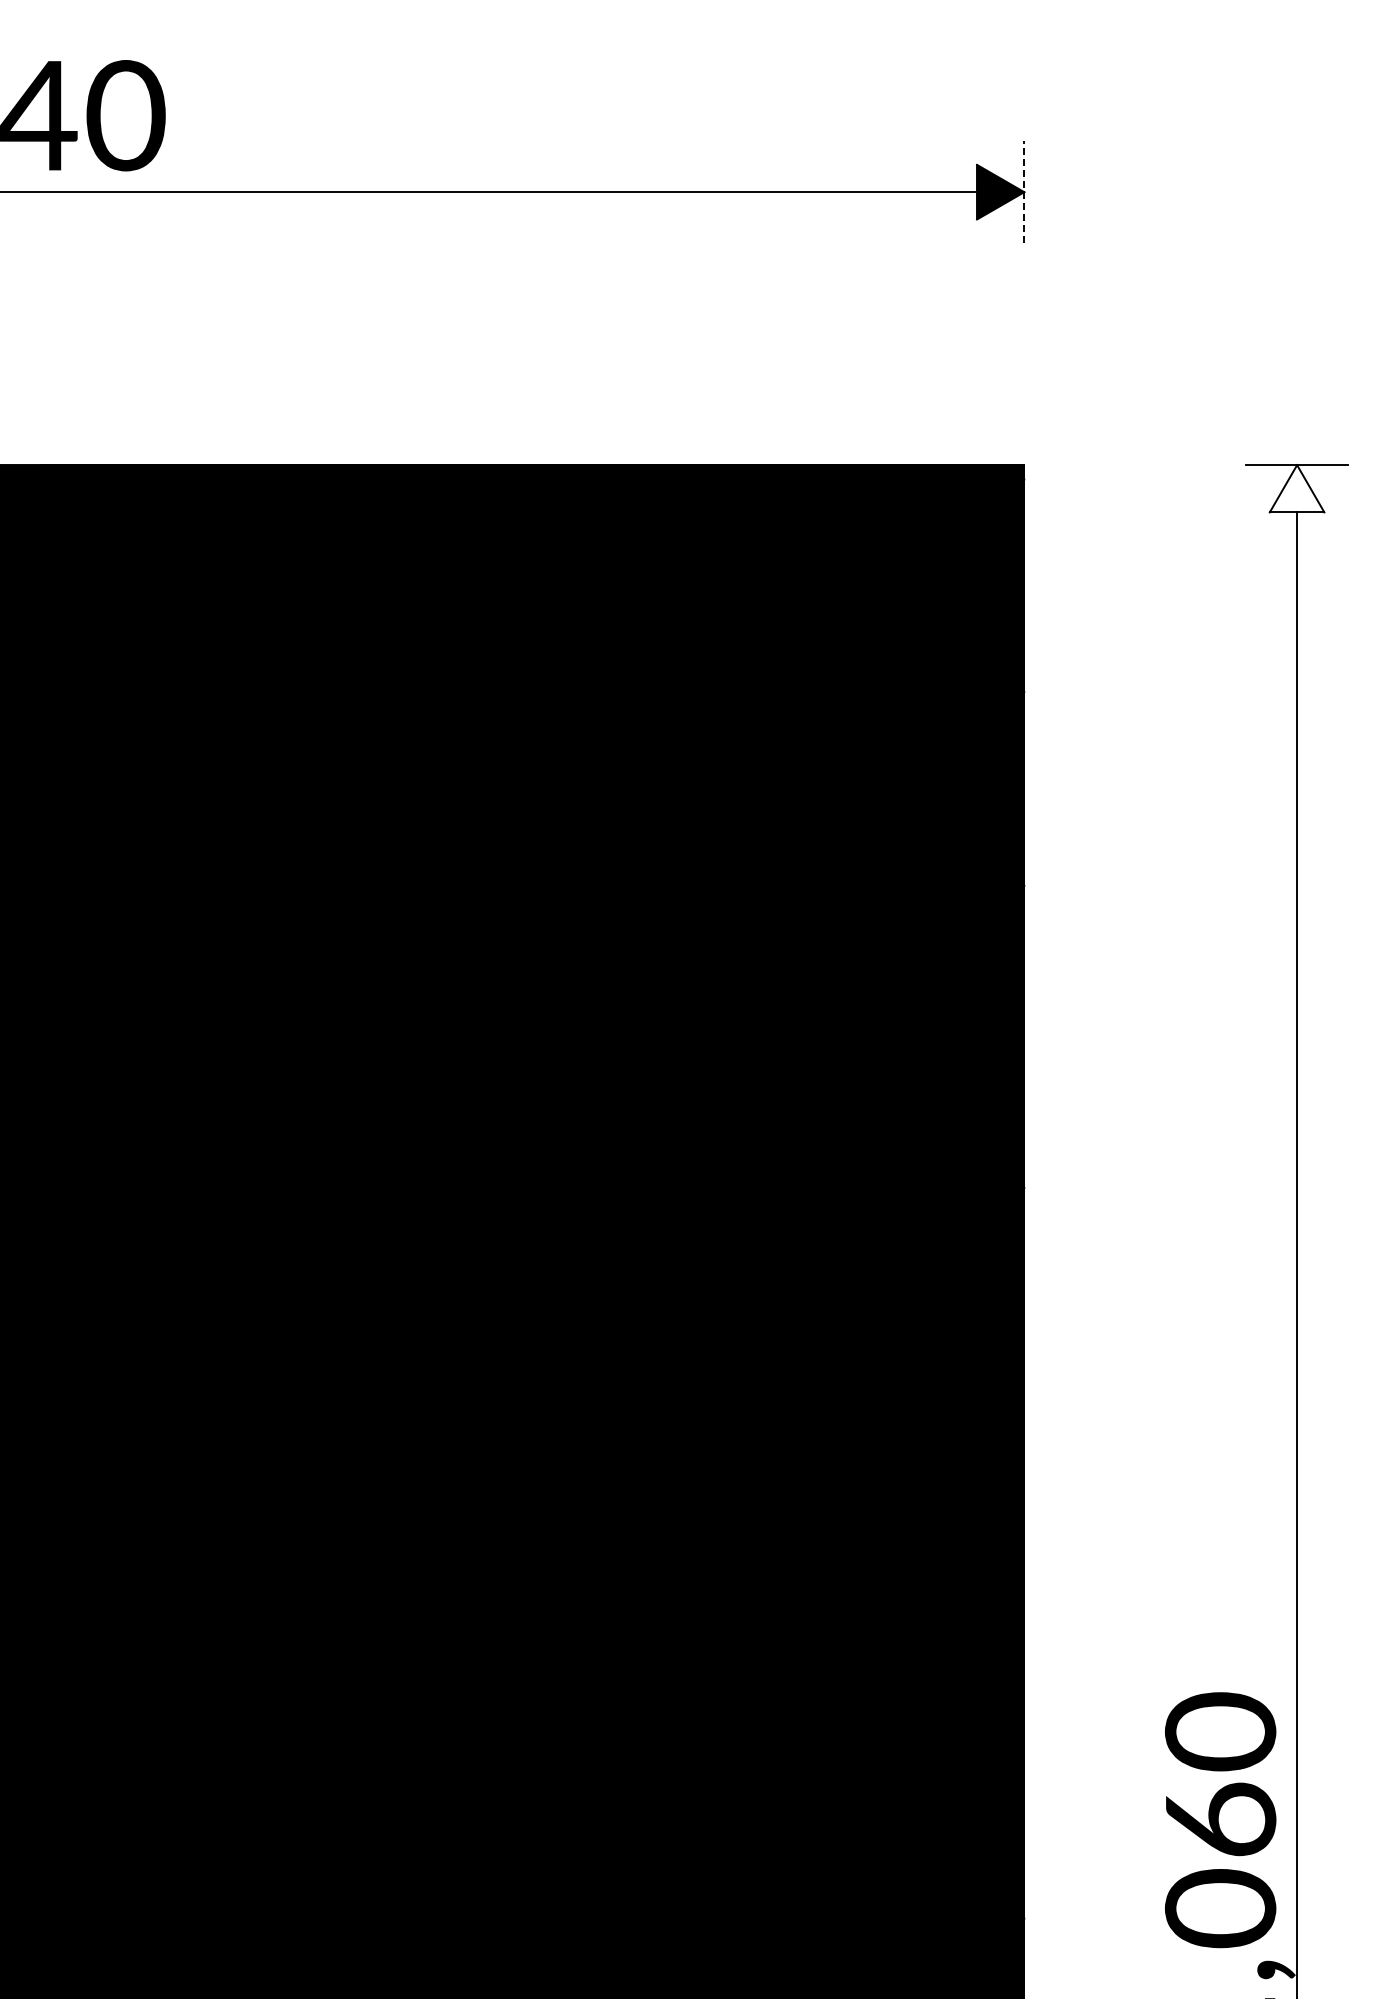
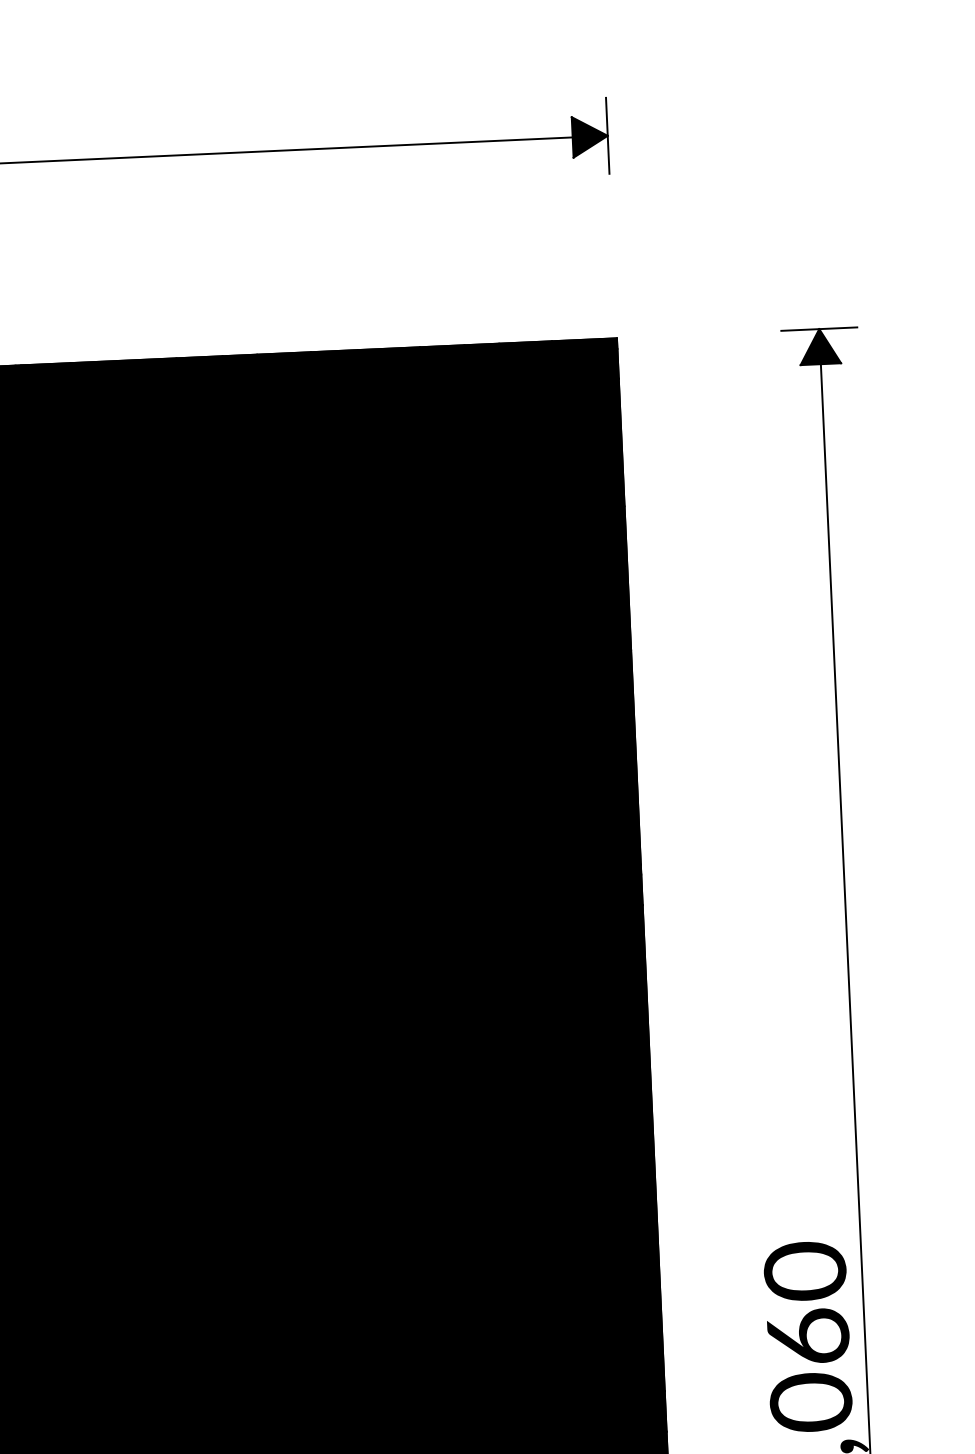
line: (1024, 191) -> (607, 135), dashed -> solid
fill: (1296, 488) -> (819, 346), added

